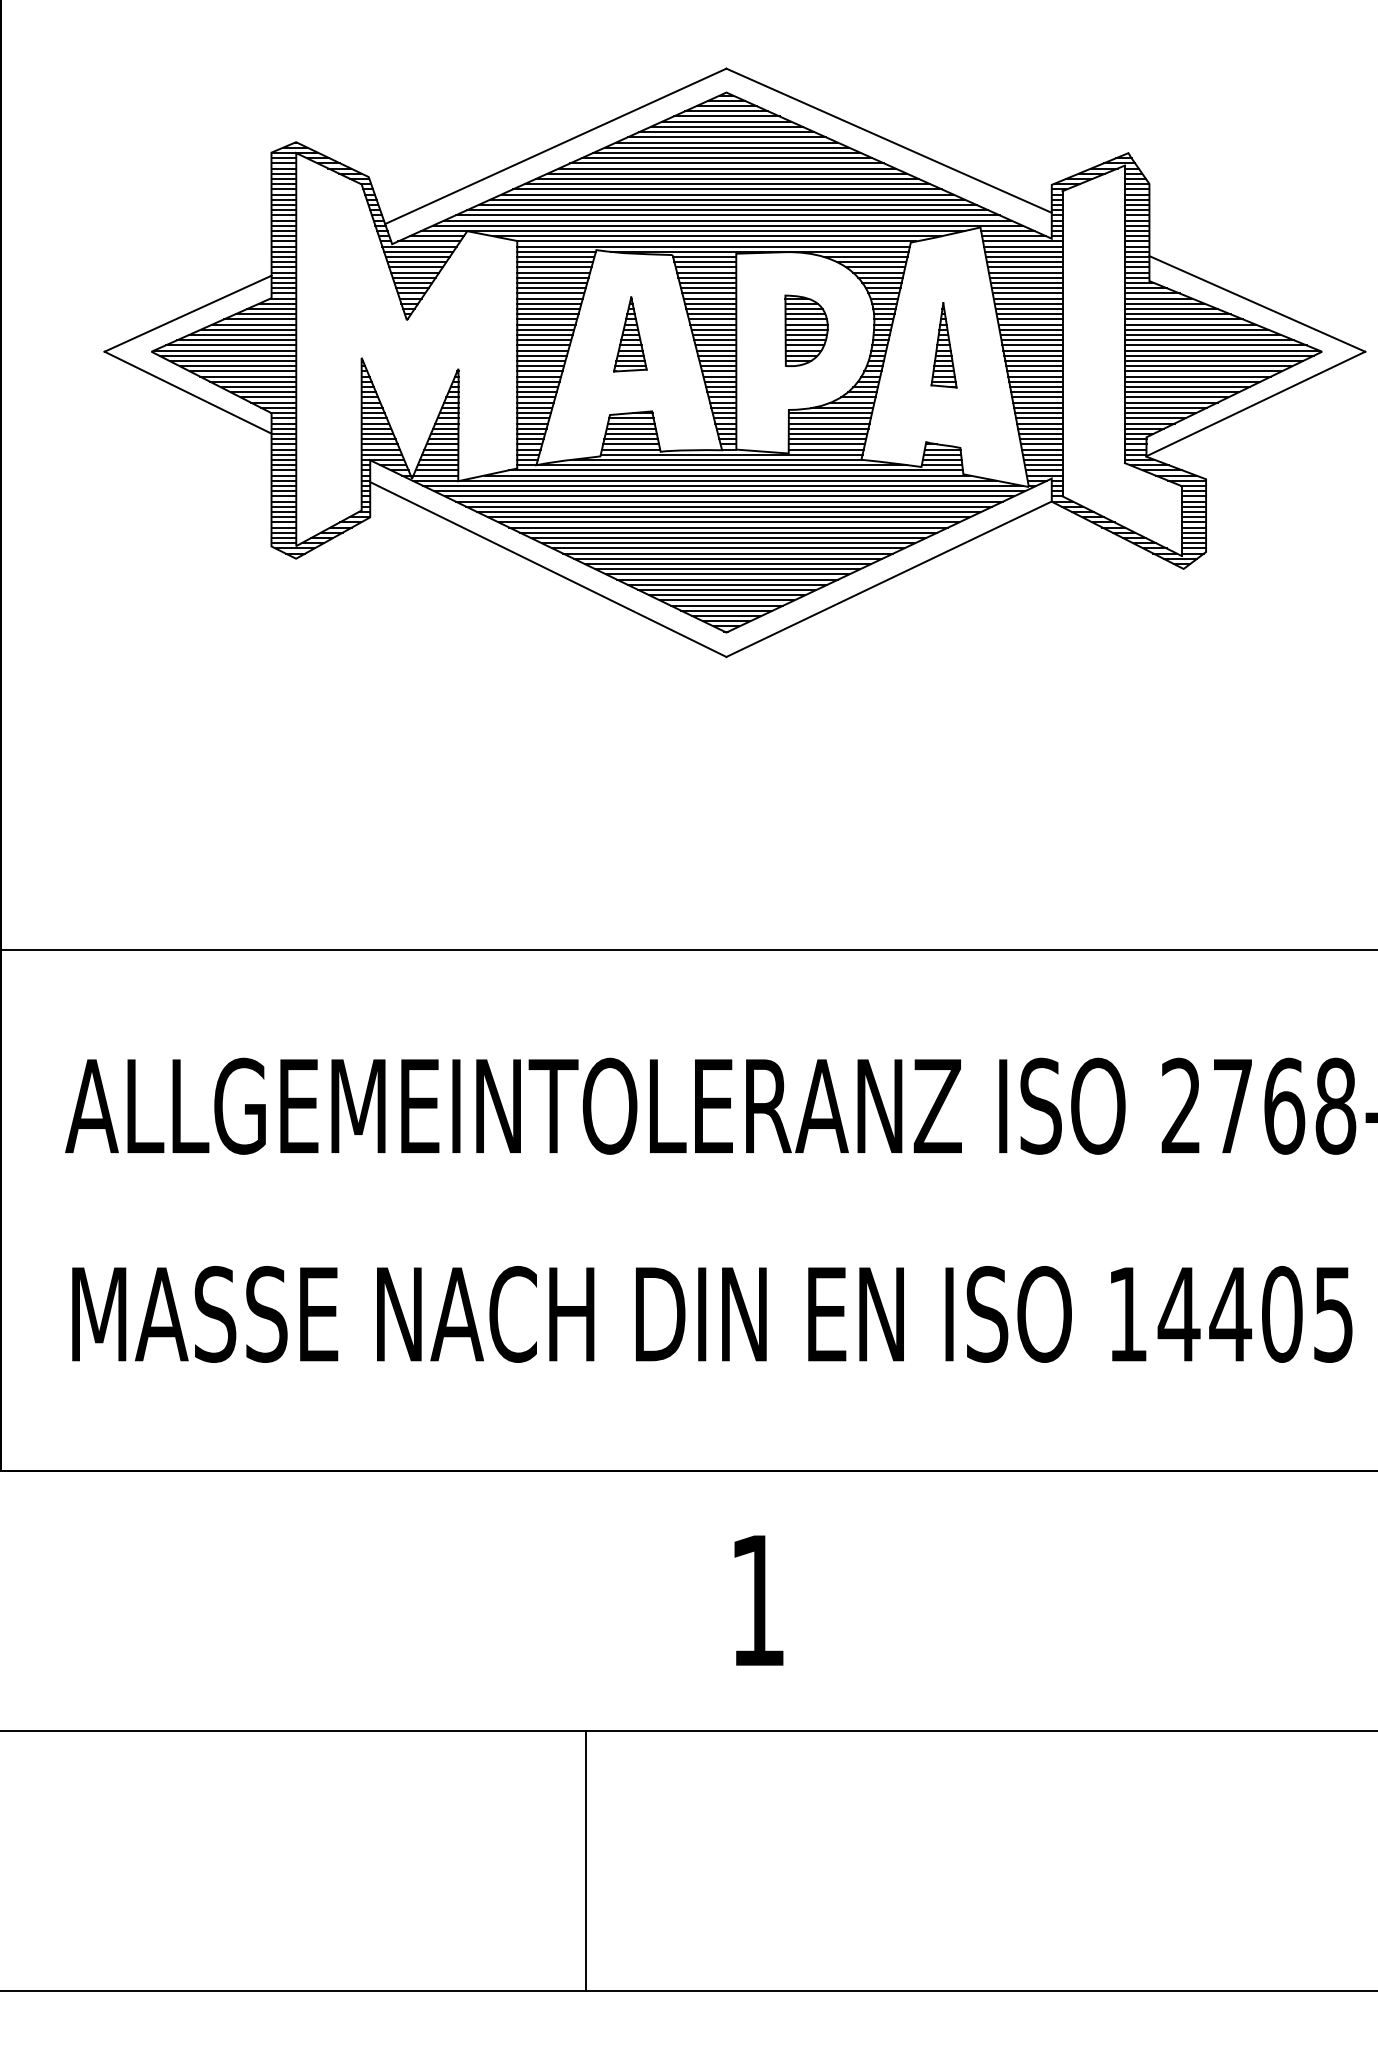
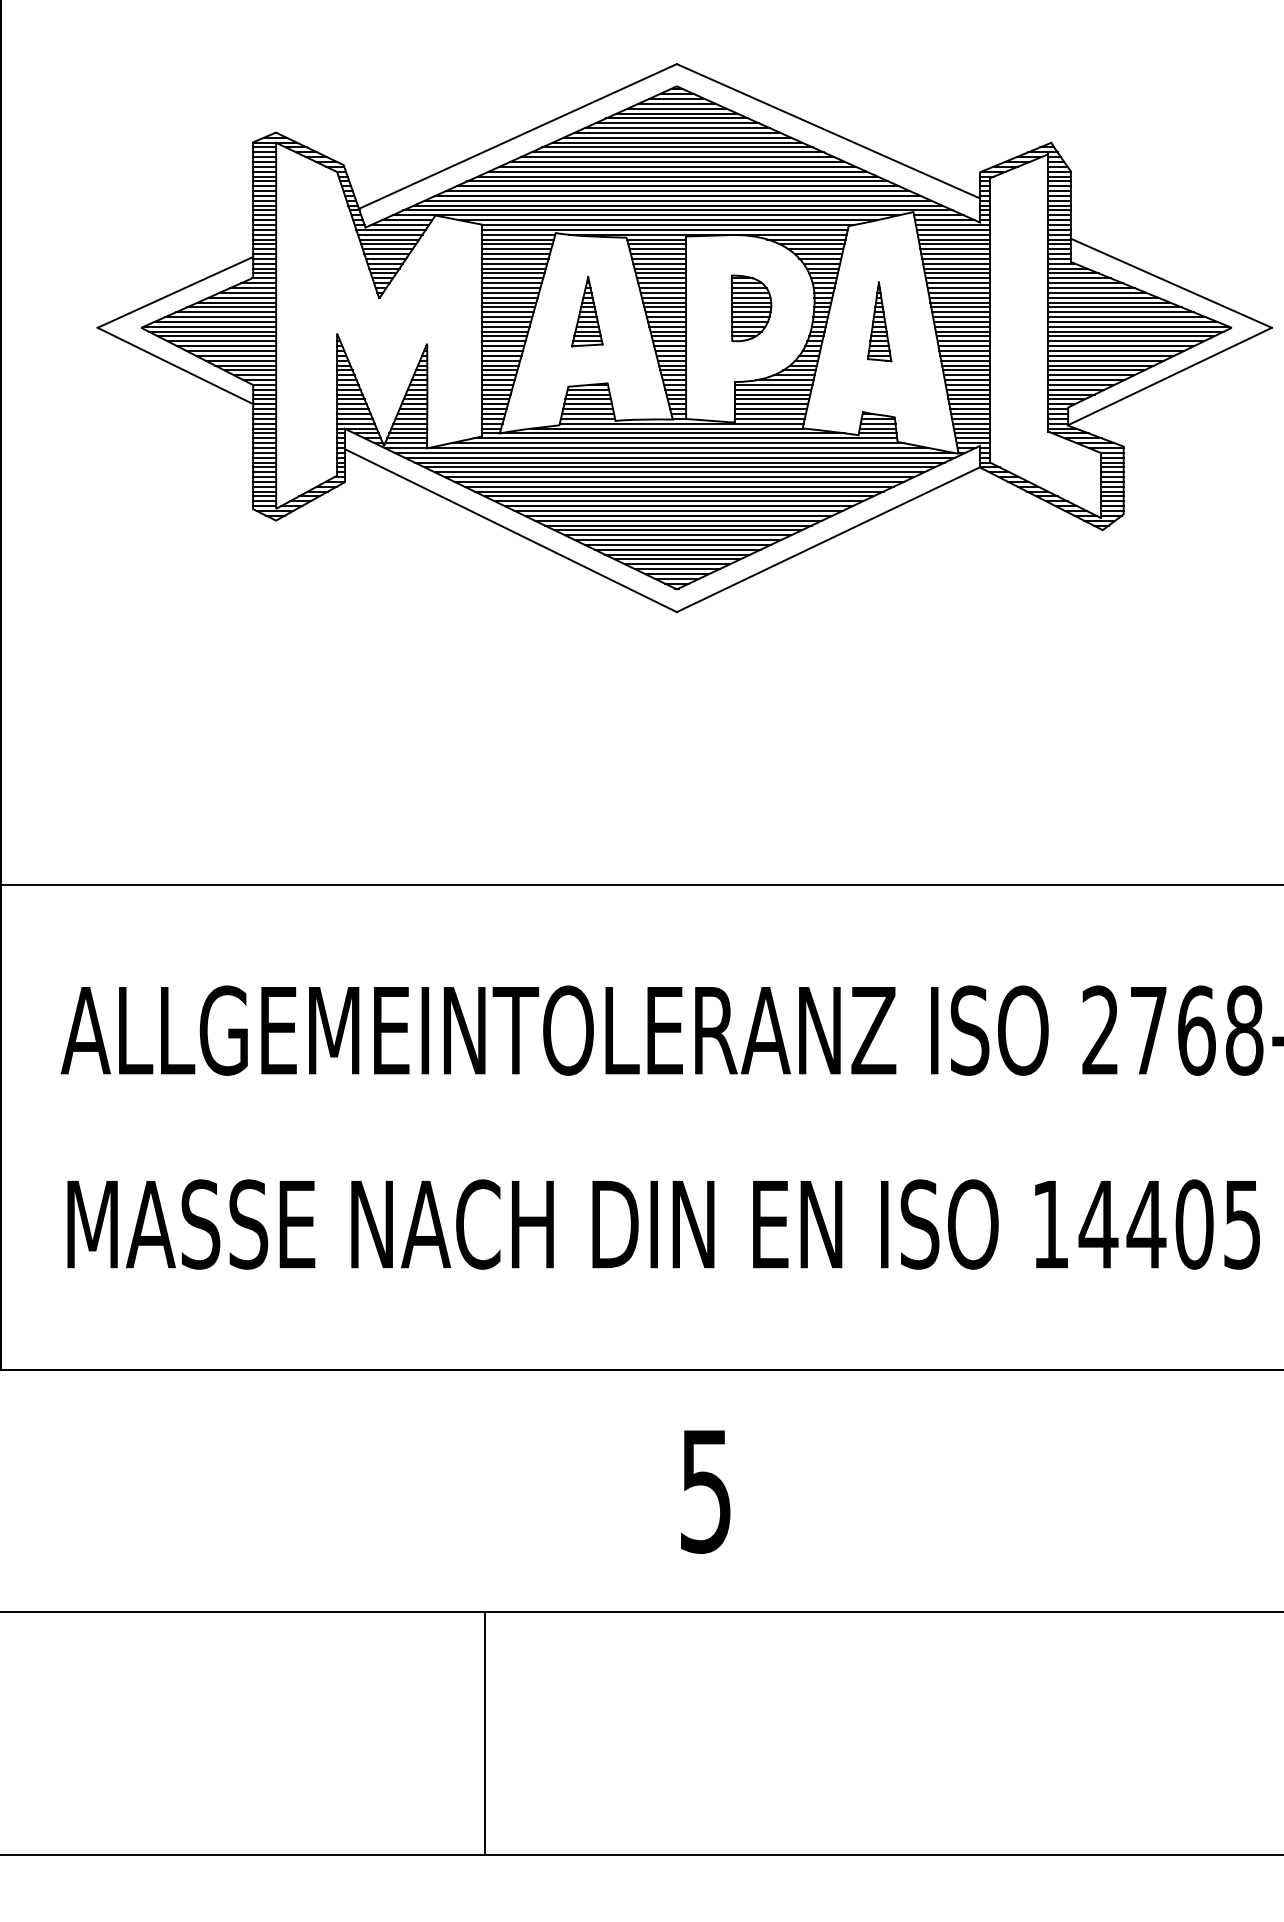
text: (757, 1601) -> (705, 1491), 1 -> 5
line: (585, 1860) -> (485, 1733), moved

